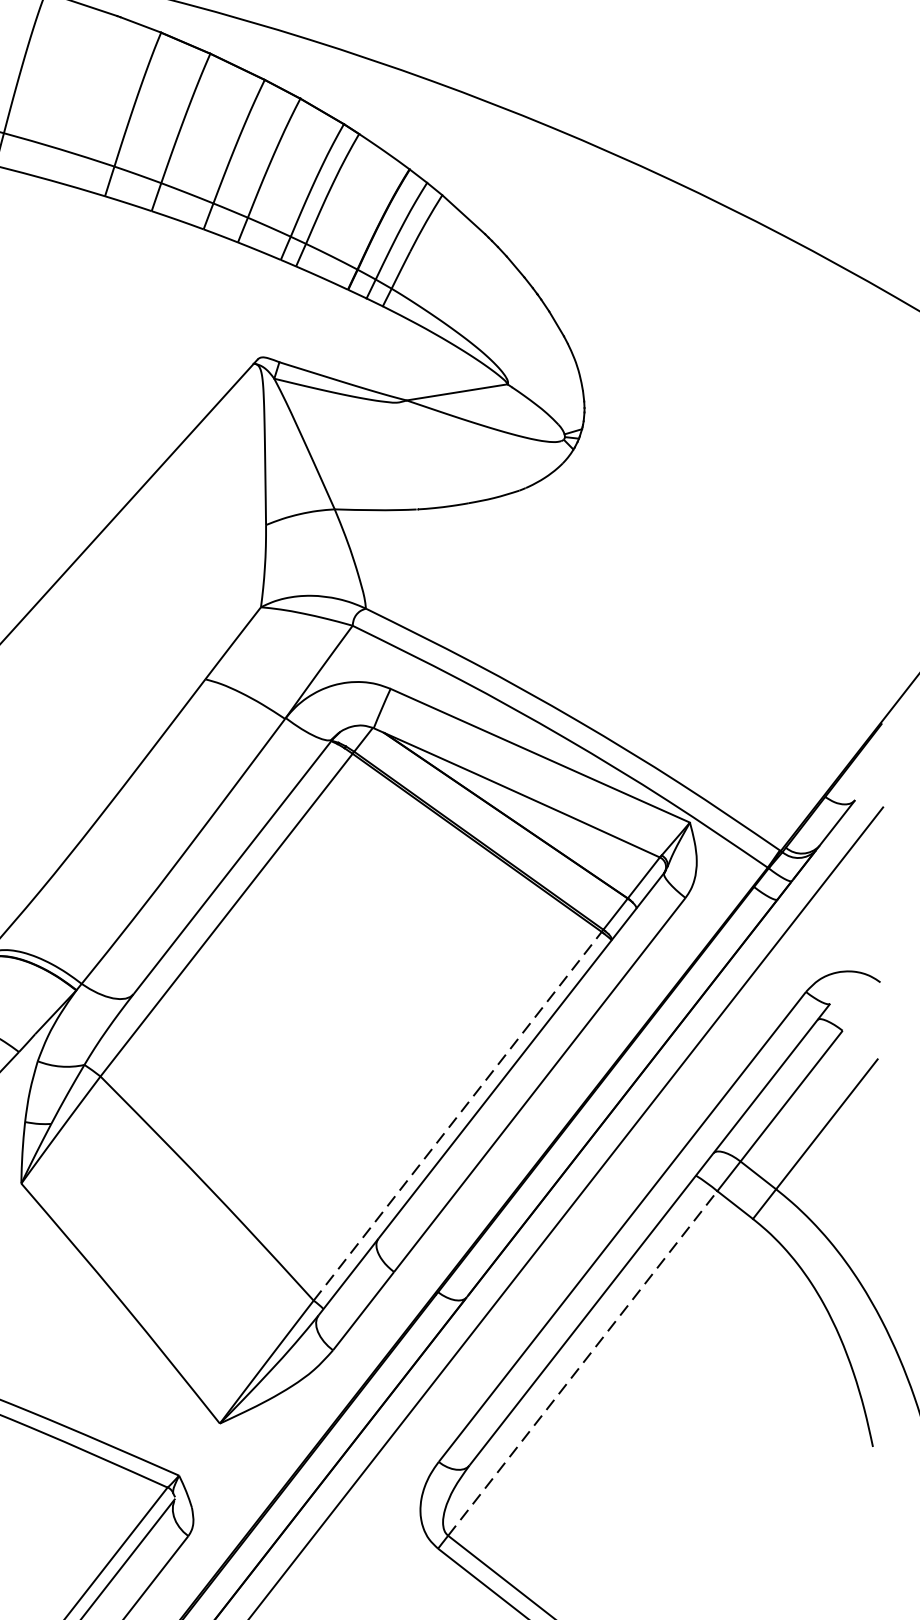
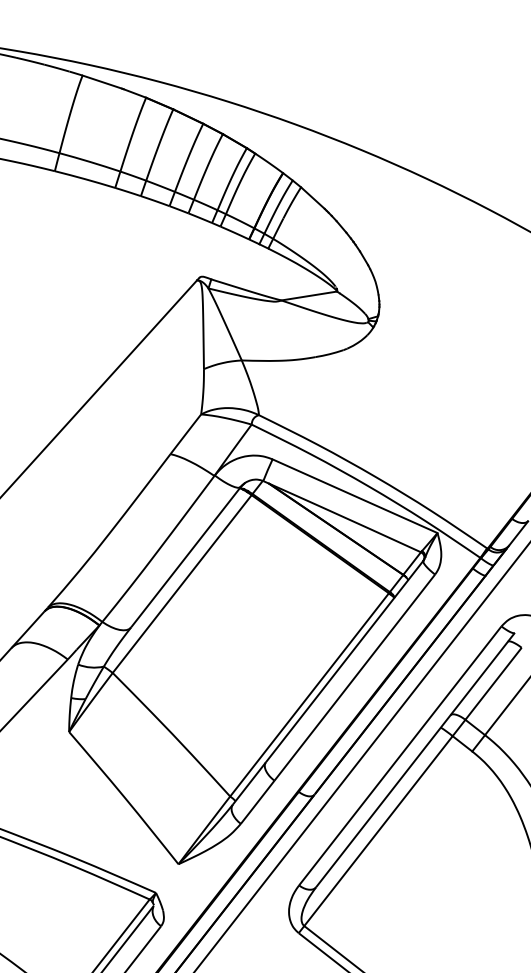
line: (457, 1115) -> (309, 694), dashed -> solid
line: (582, 1362) -> (378, 830), dashed -> solid

